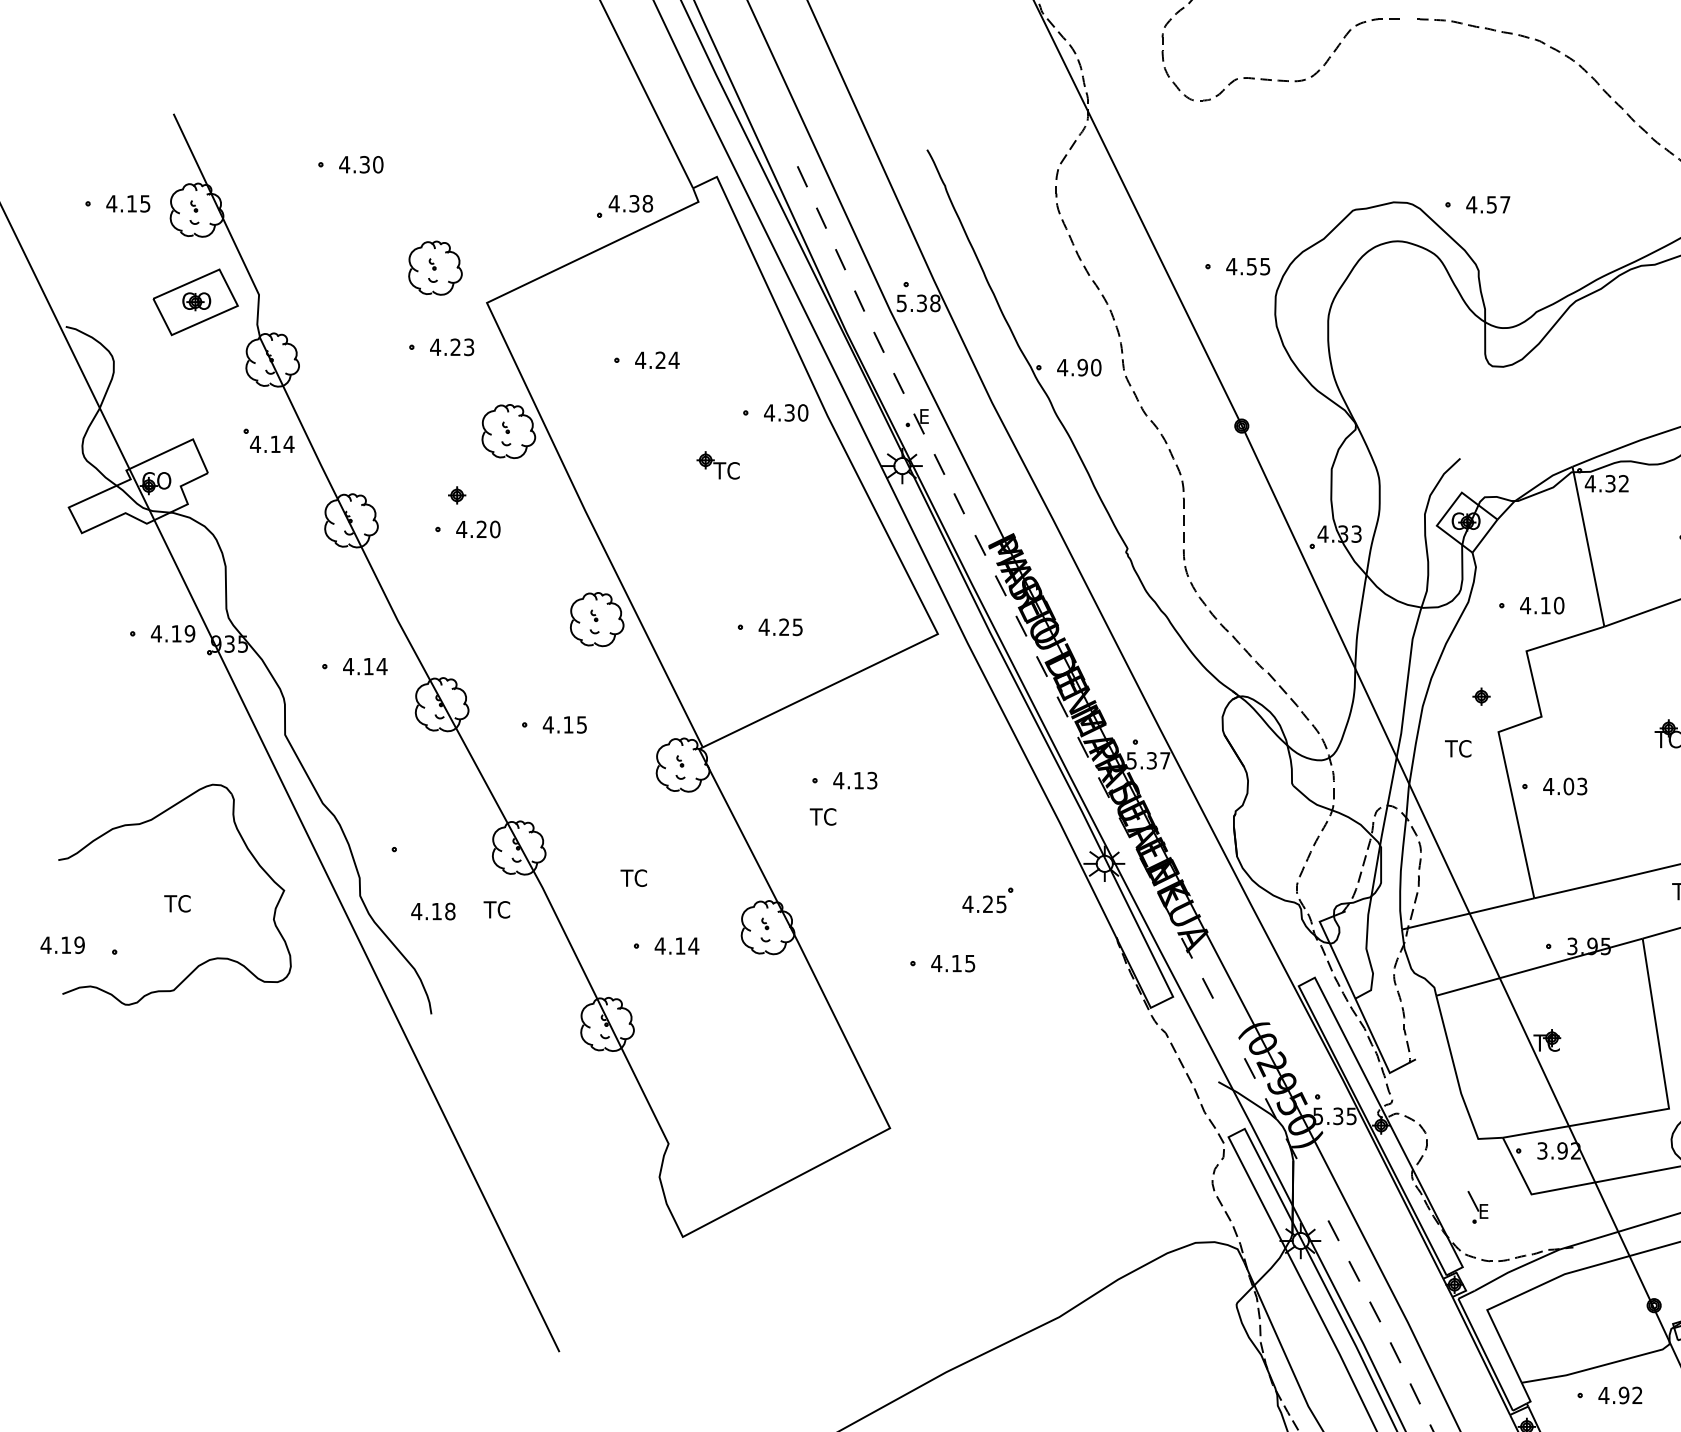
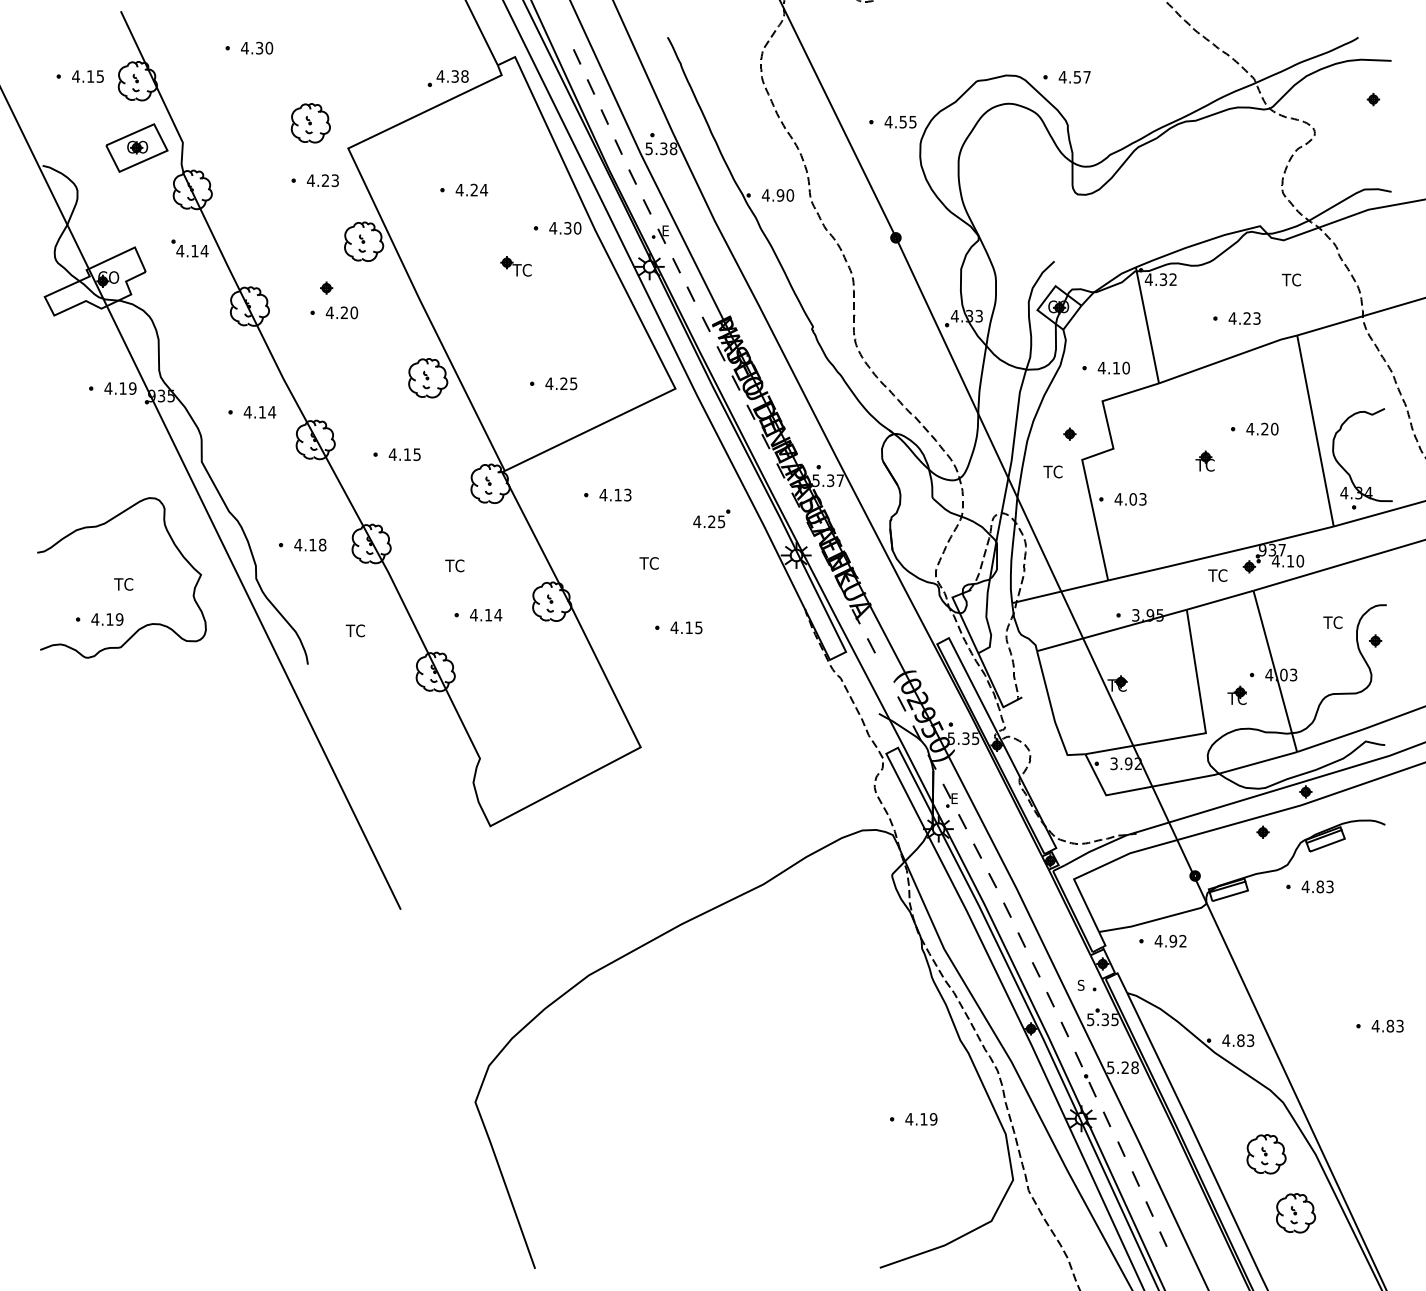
text: (822, 817) -> (648, 563), moved
part: (987, 899) -> (711, 518), moved
text: (495, 909) -> (354, 630), moved
text: (433, 910) -> (310, 544), moved
text: (62, 945) -> (107, 619), moved
part: (1476, 1207) -> (949, 795), moved

